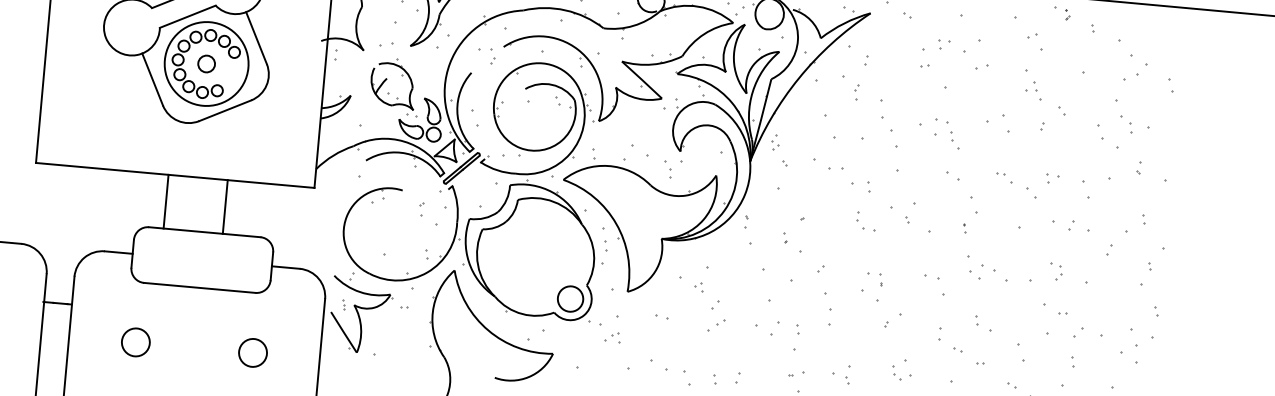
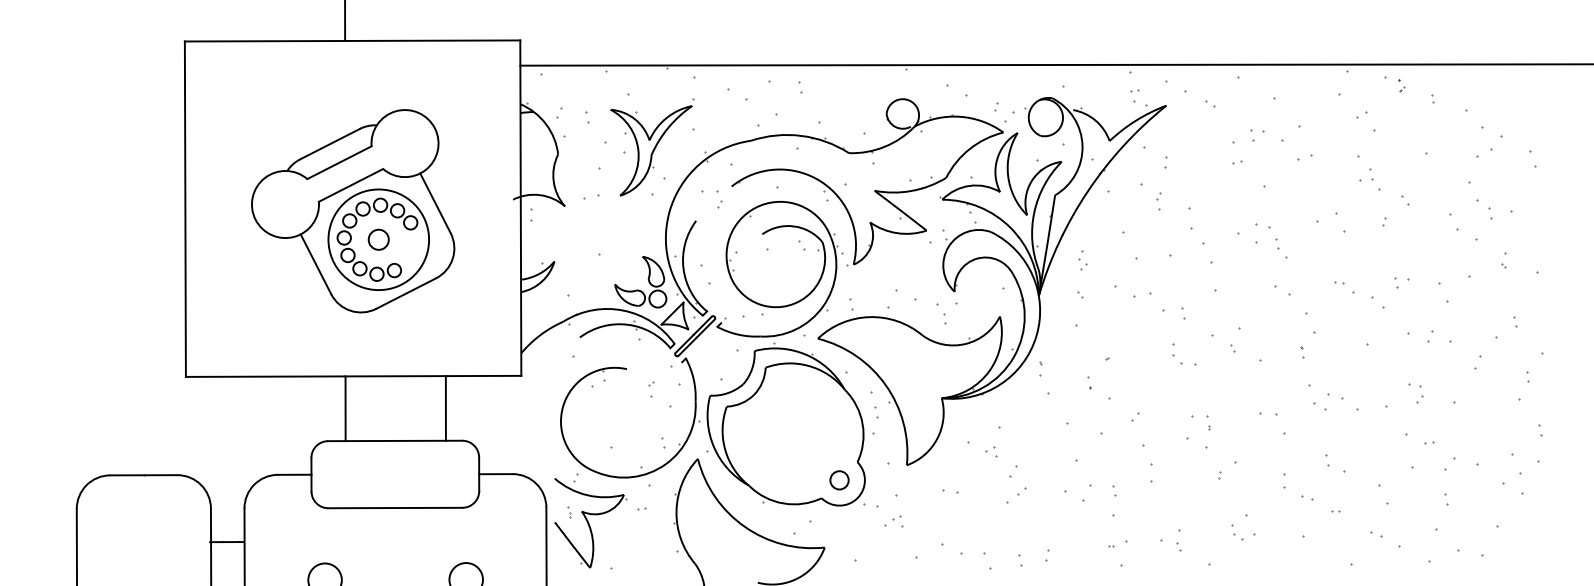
part: (386, 80) -> (595, 239), removed
part: (775, 142) -> (1082, 260), moved
line: (224, 206) -> (445, 408), moved
circle: (570, 299) -> (839, 480), size x0.6

